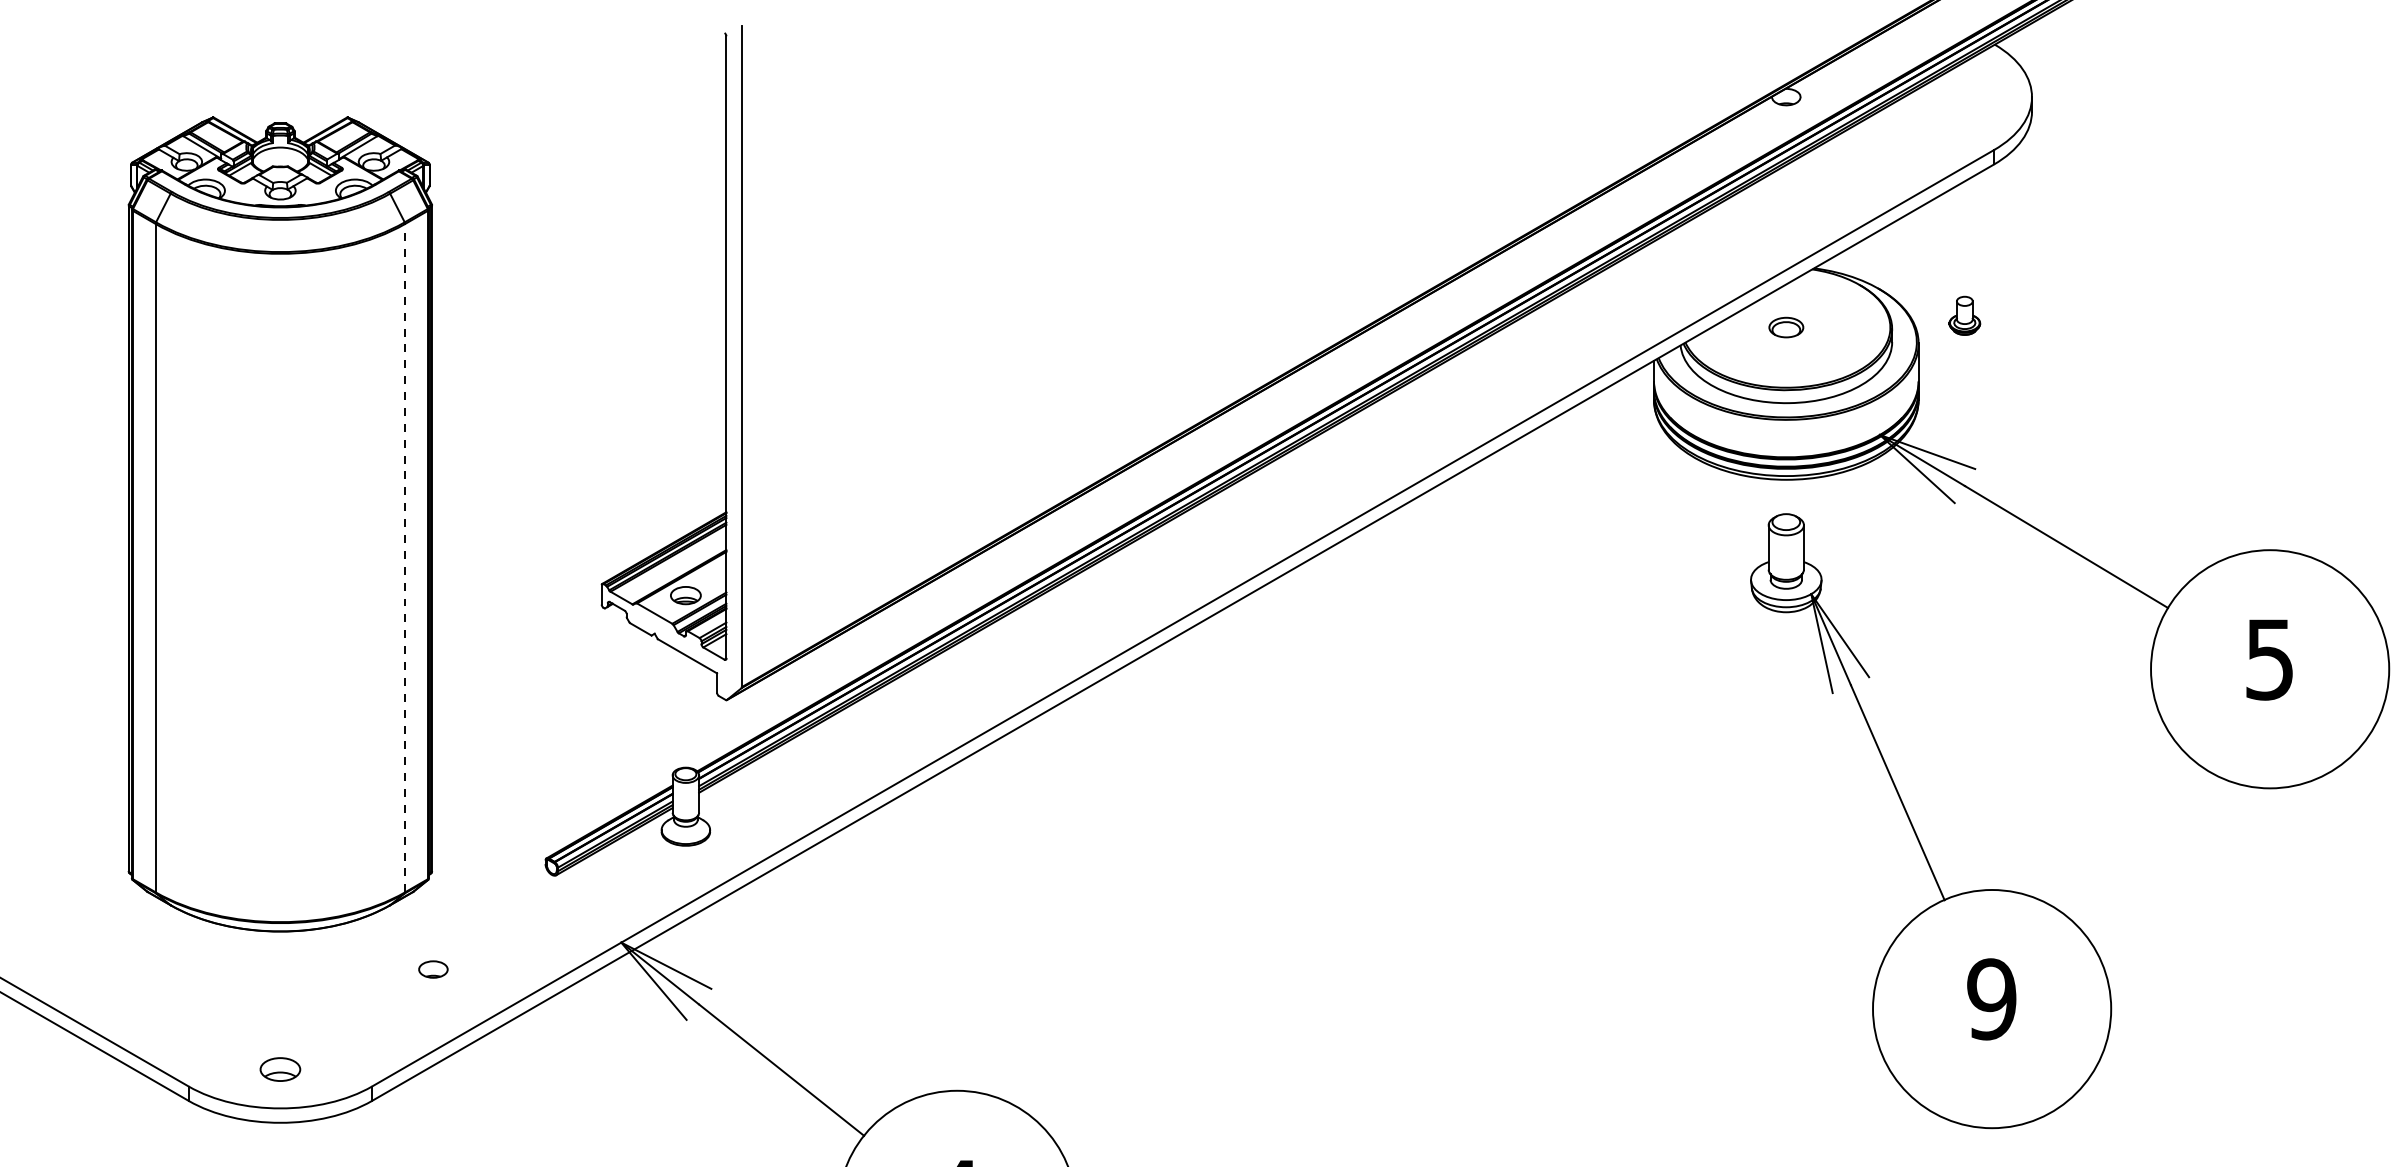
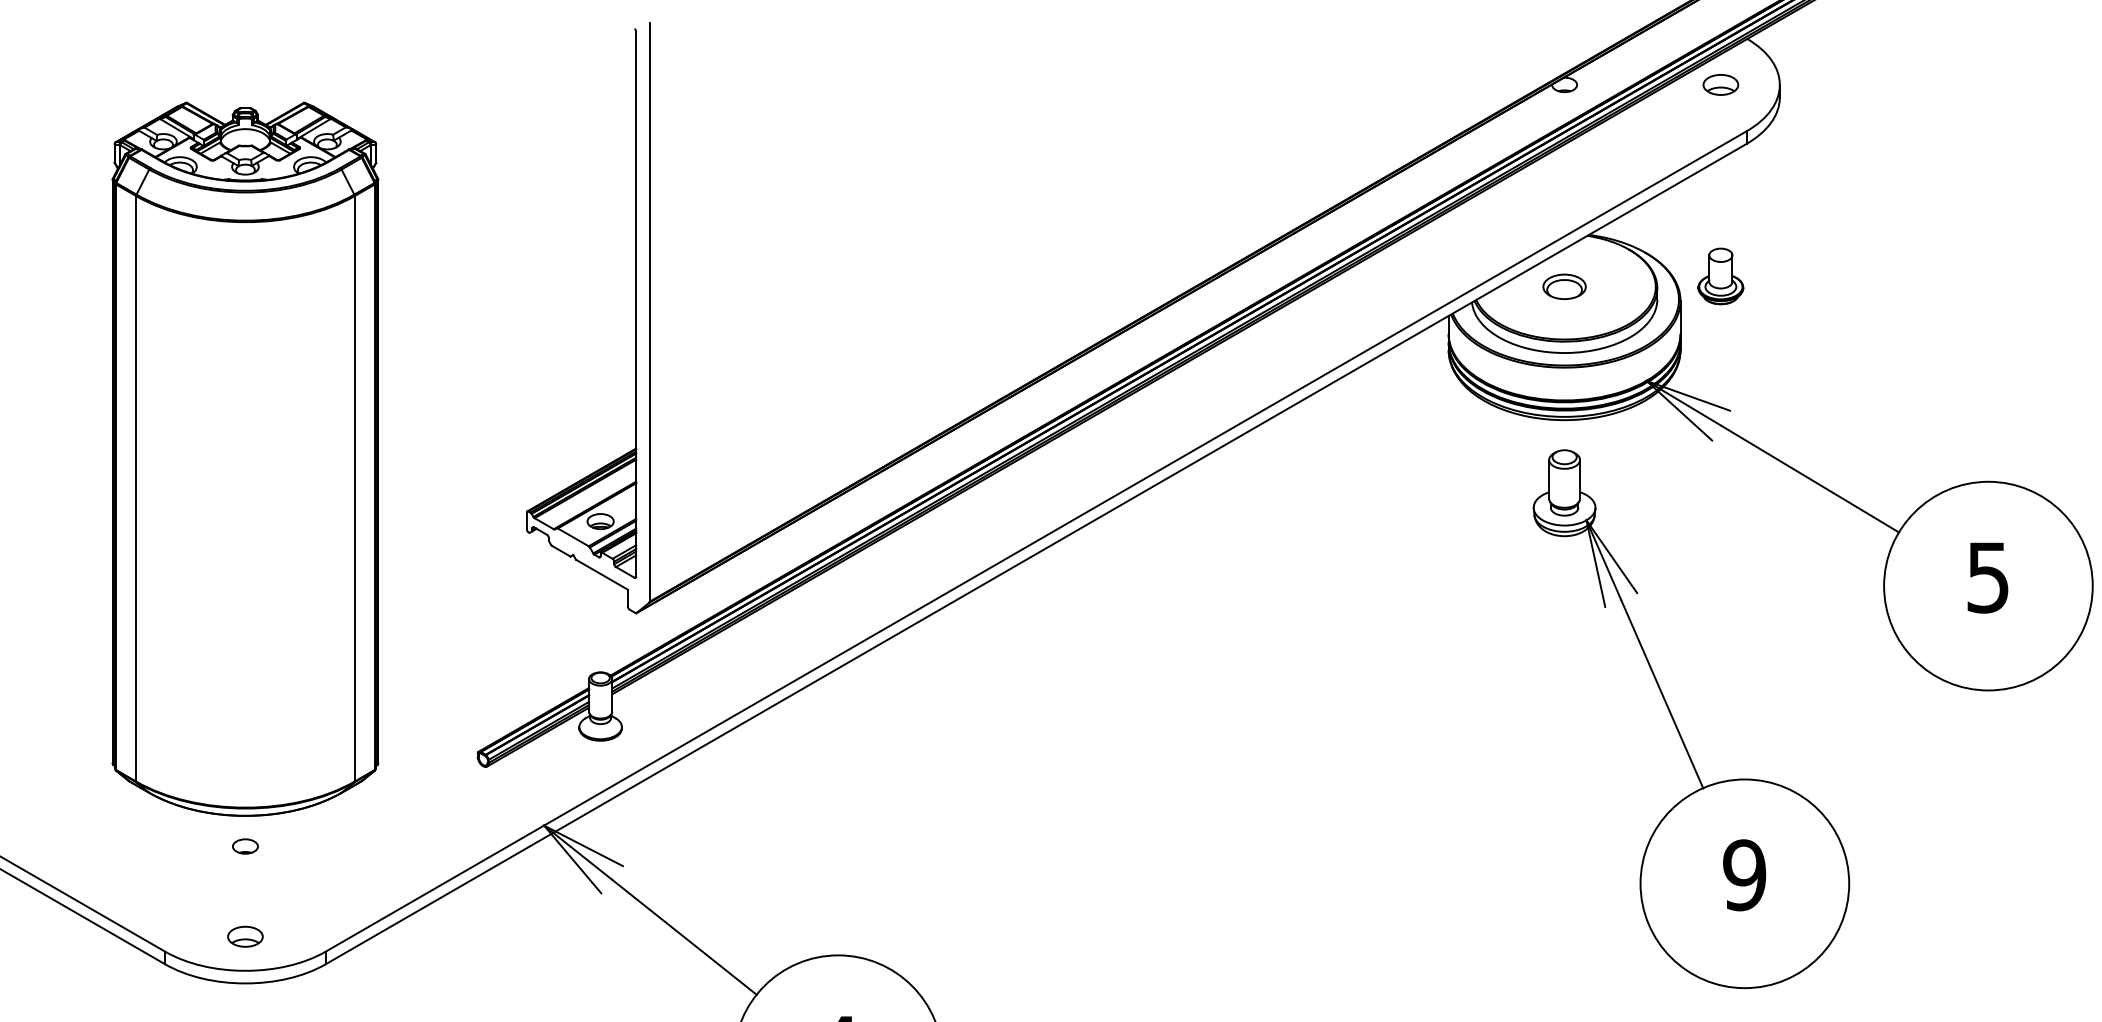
part: (1964, 96) -> (1720, 84), added
part: (1964, 315) -> (1720, 276), size x1.67
part: (1786, 327) -> (1564, 286), size x1.43
line: (405, 557) -> (355, 488), dashed -> solid
part: (433, 969) -> (245, 846), moved

